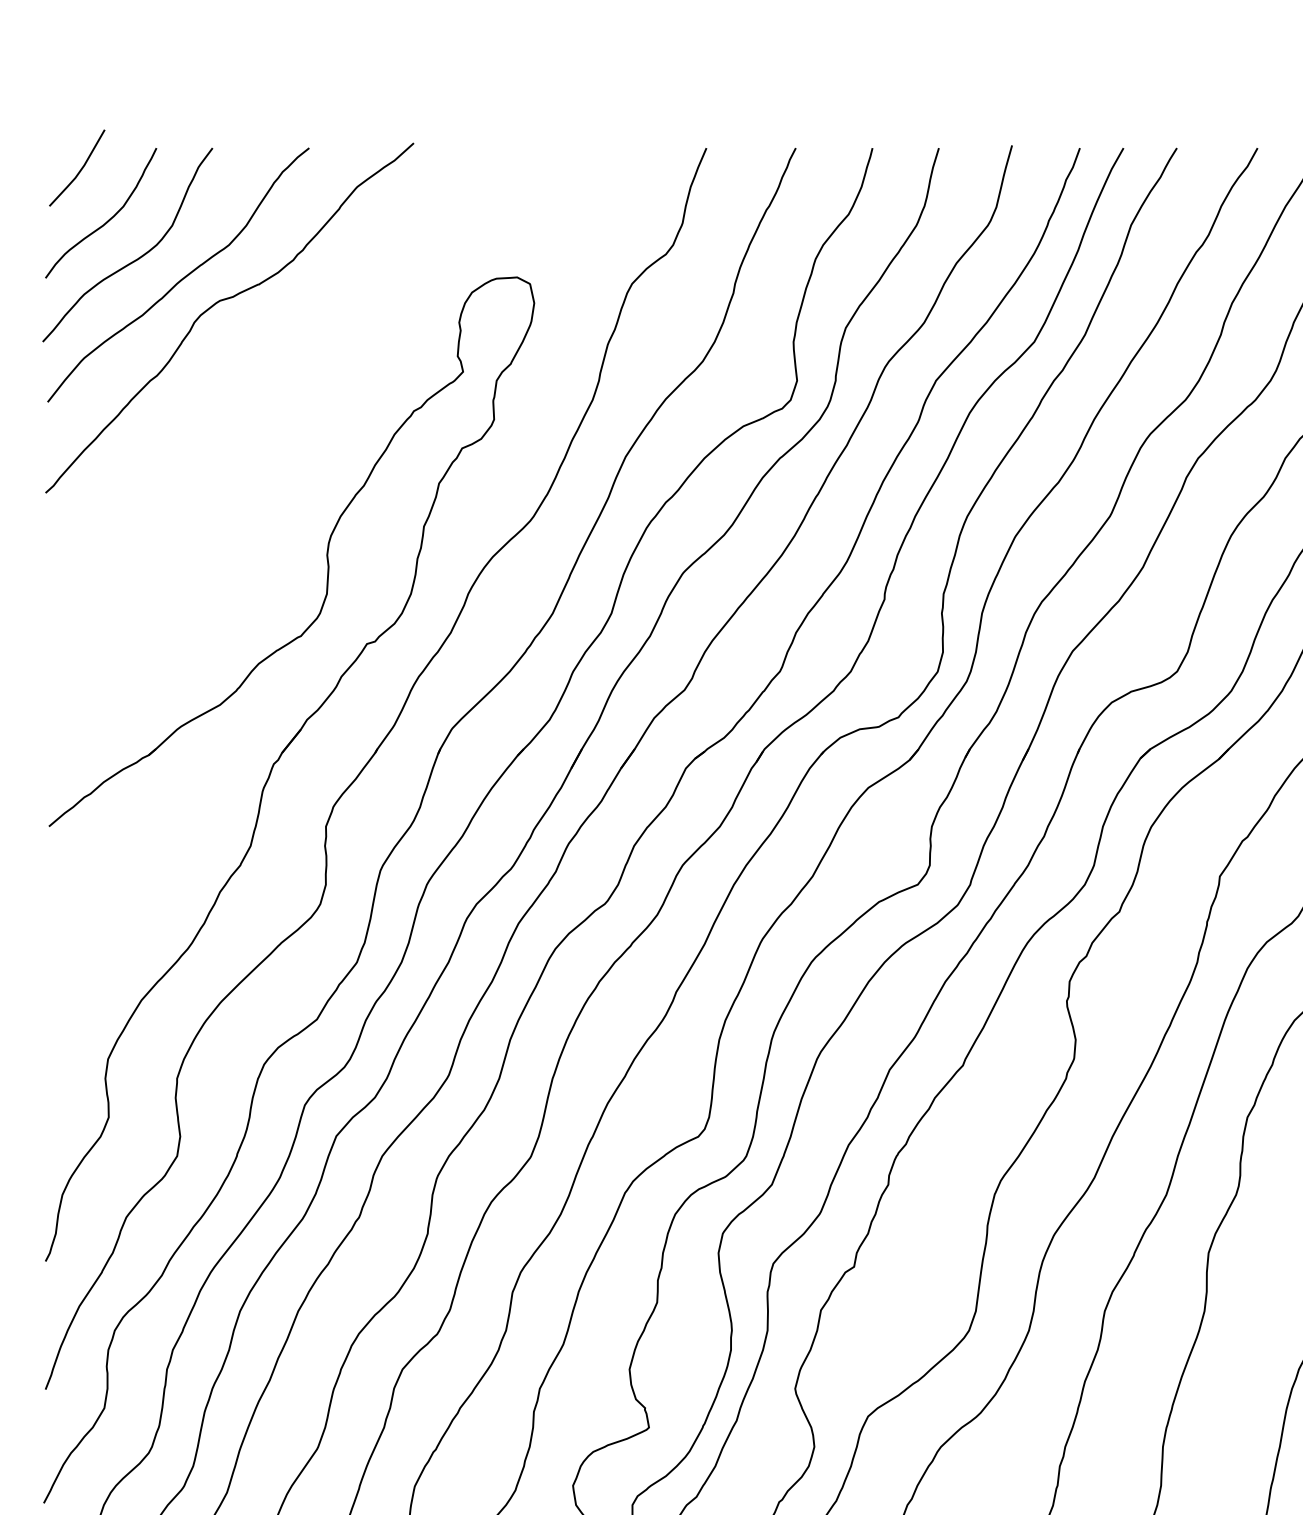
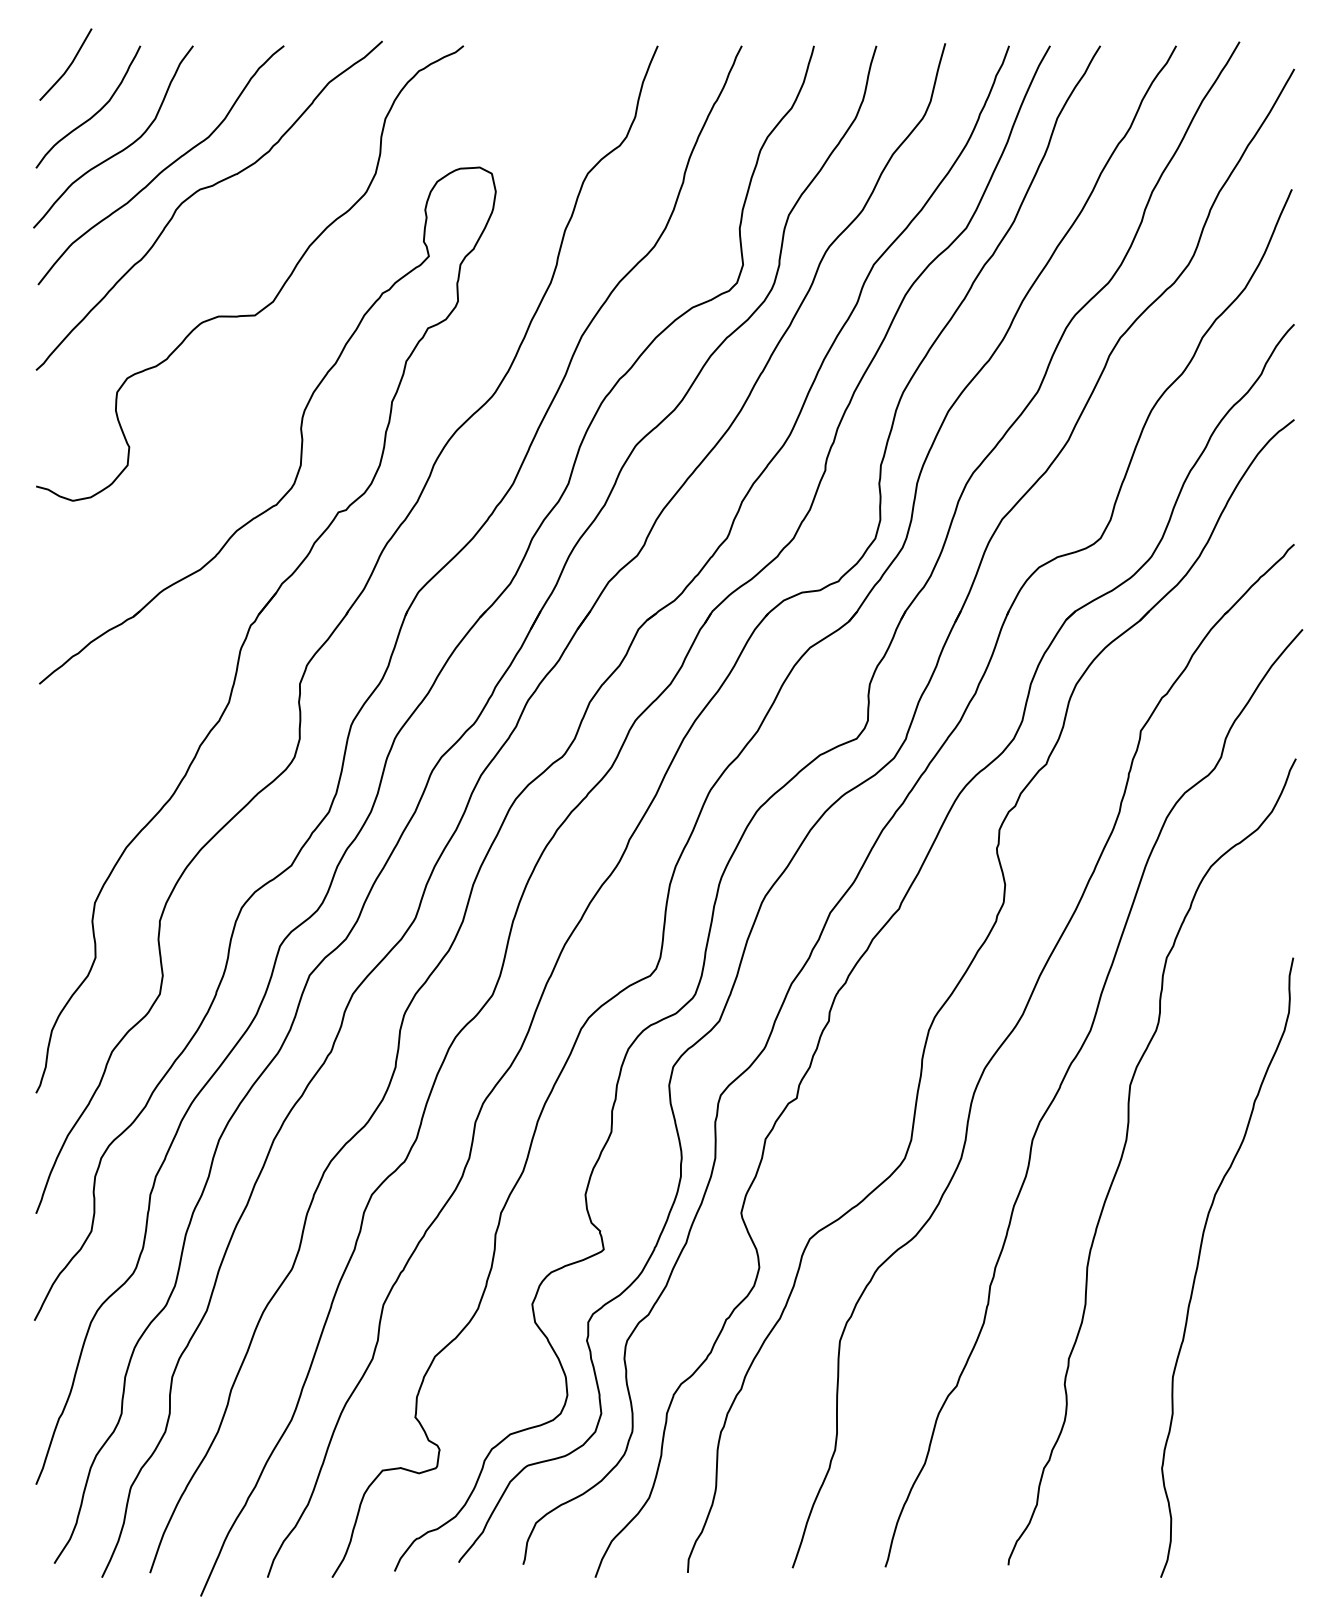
curve: (303, 409) -> (278, 291), added

